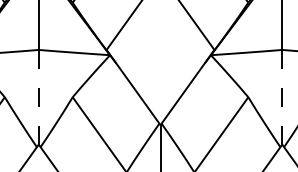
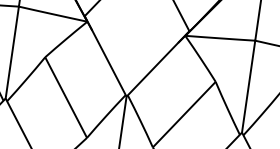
line: (38, 96) -> (12, 51), dashed -> solid
line: (282, 96) -> (248, 85), dashed -> solid

